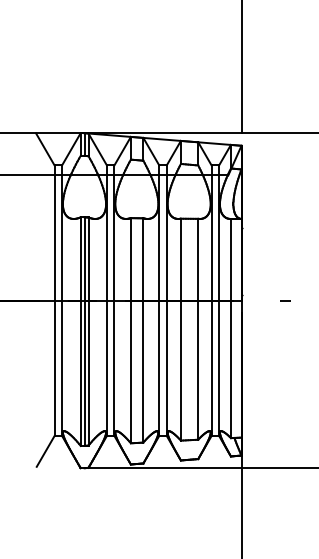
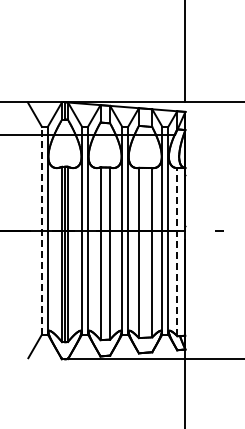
line: (53, 300) -> (41, 230), solid -> dashed
line: (231, 327) -> (177, 251), solid -> dashed

